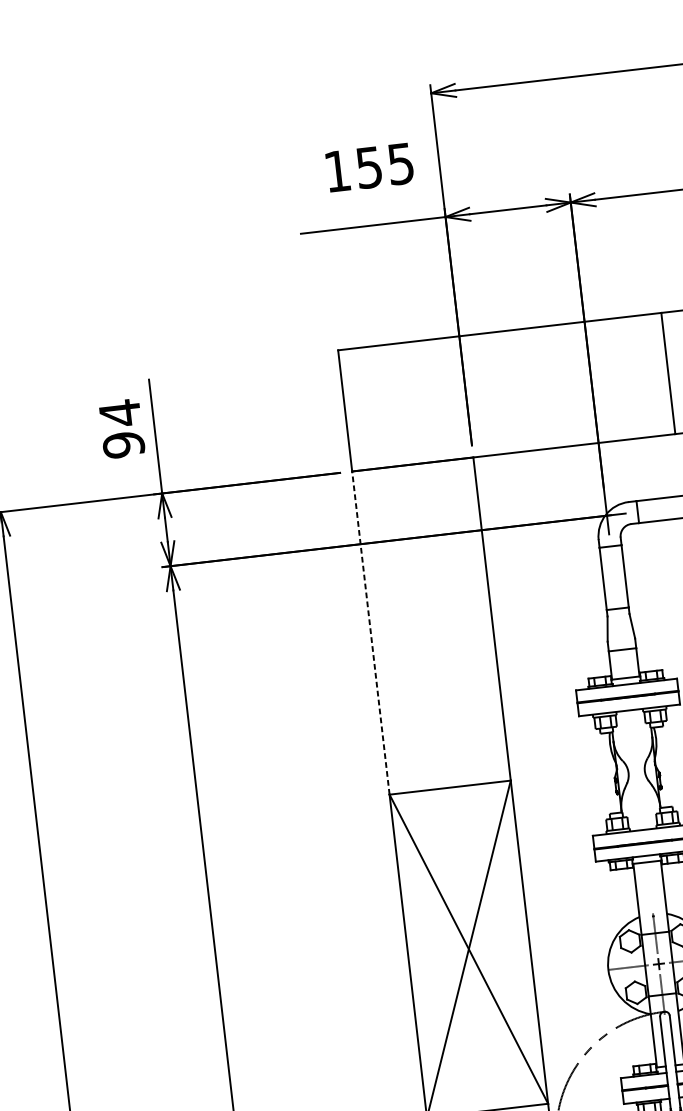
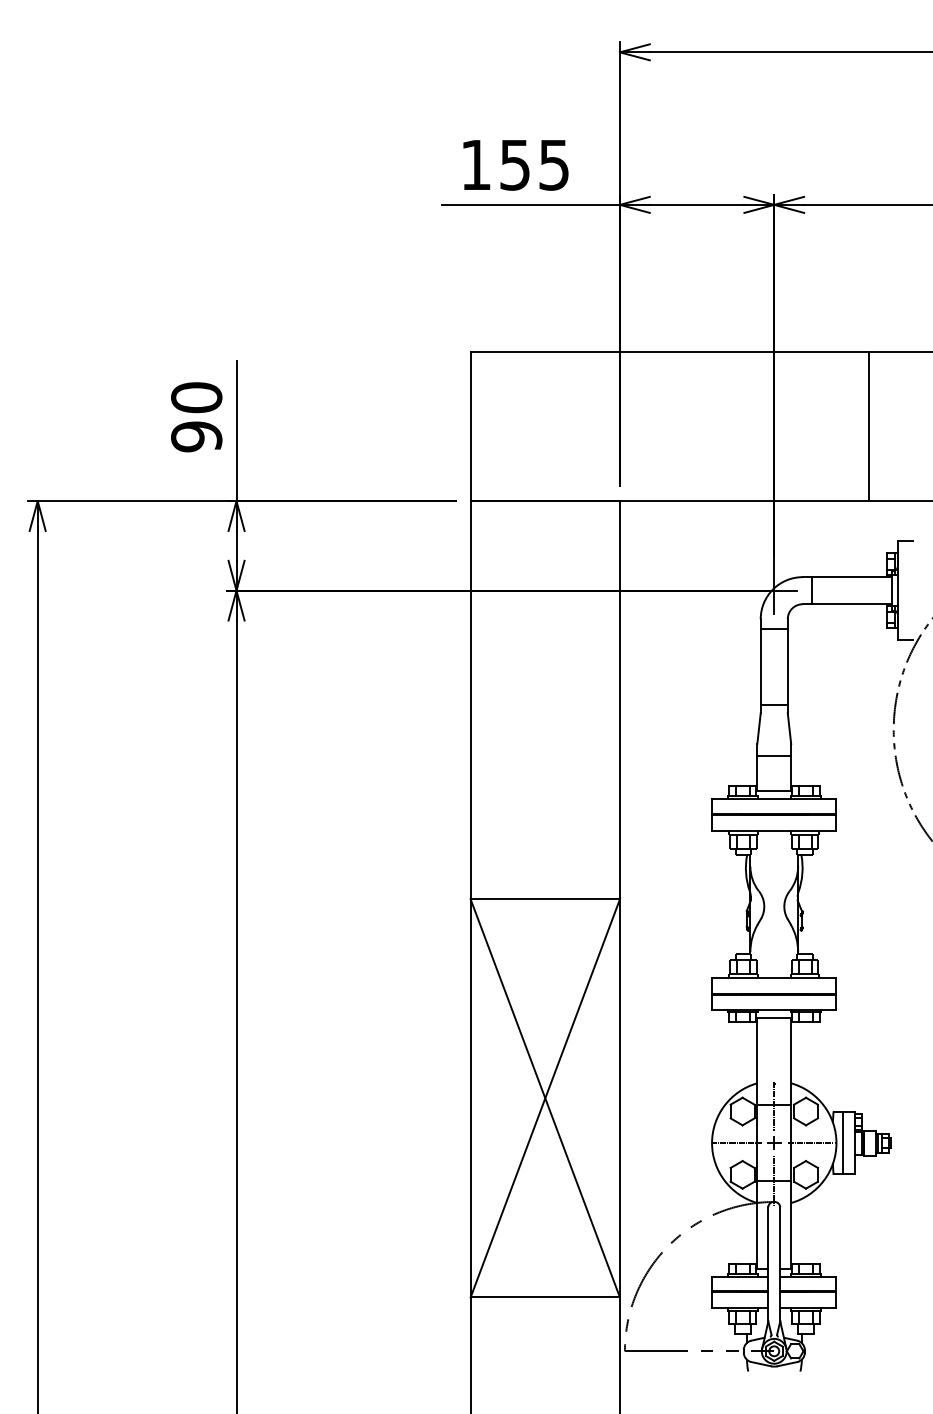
text: (369, 167) -> (515, 165), moved
text: (119, 413) -> (196, 397), 94 -> 90
line: (370, 632) -> (470, 699), dashed -> solid

